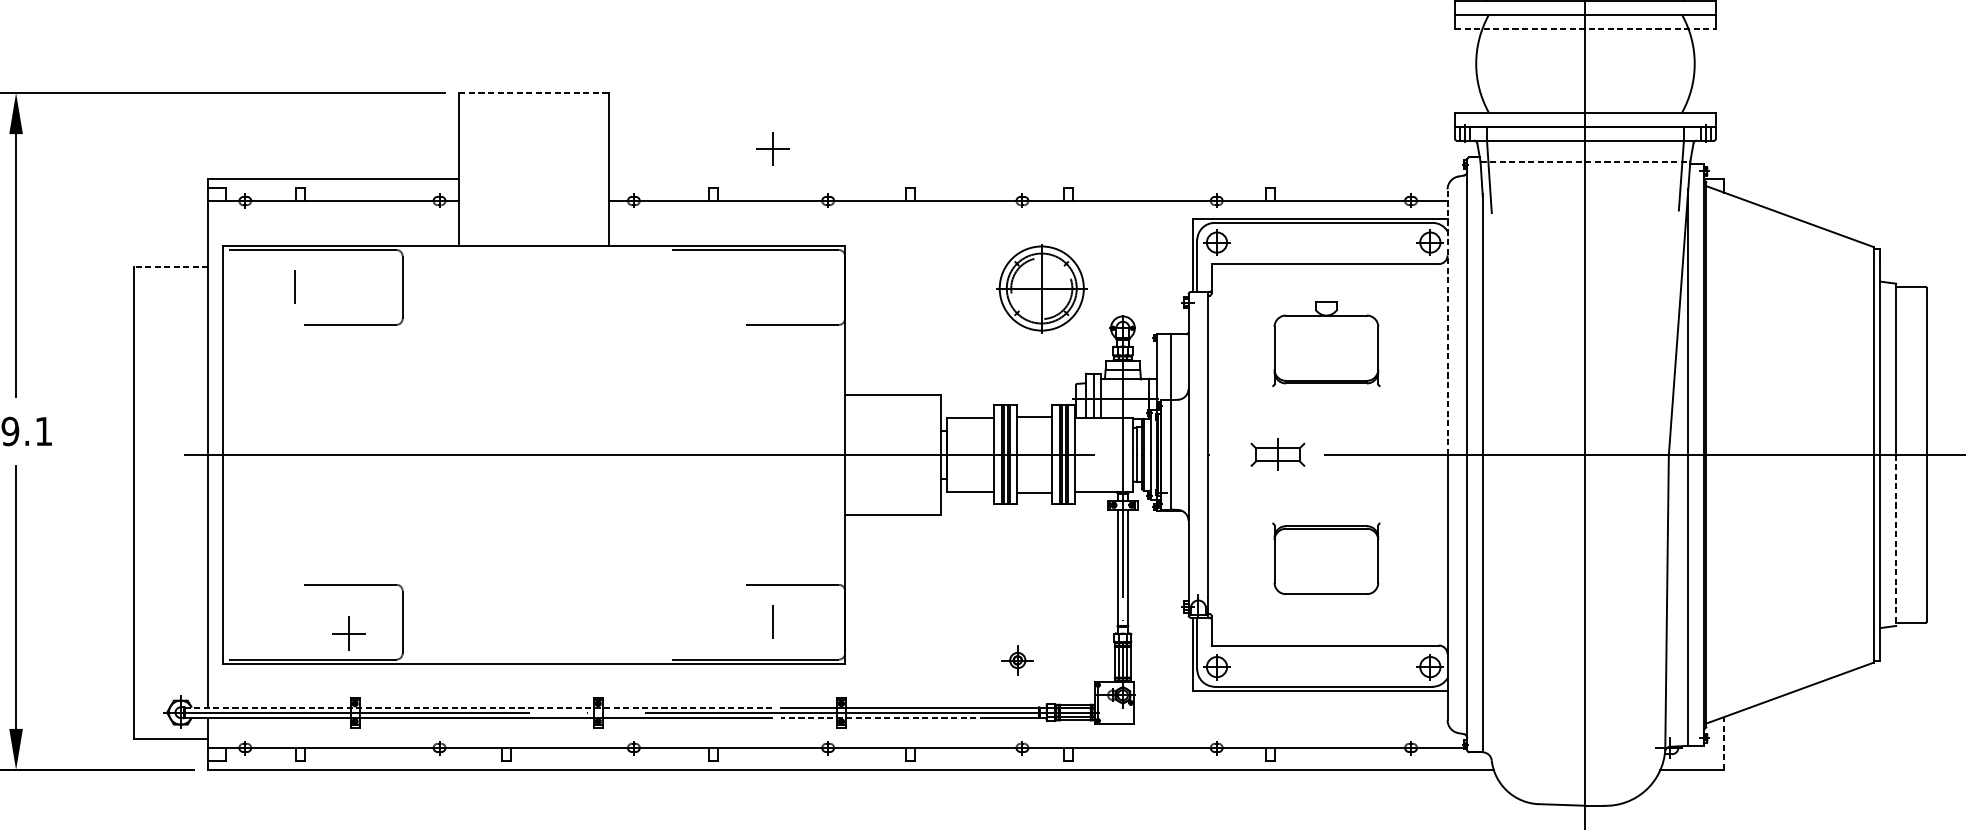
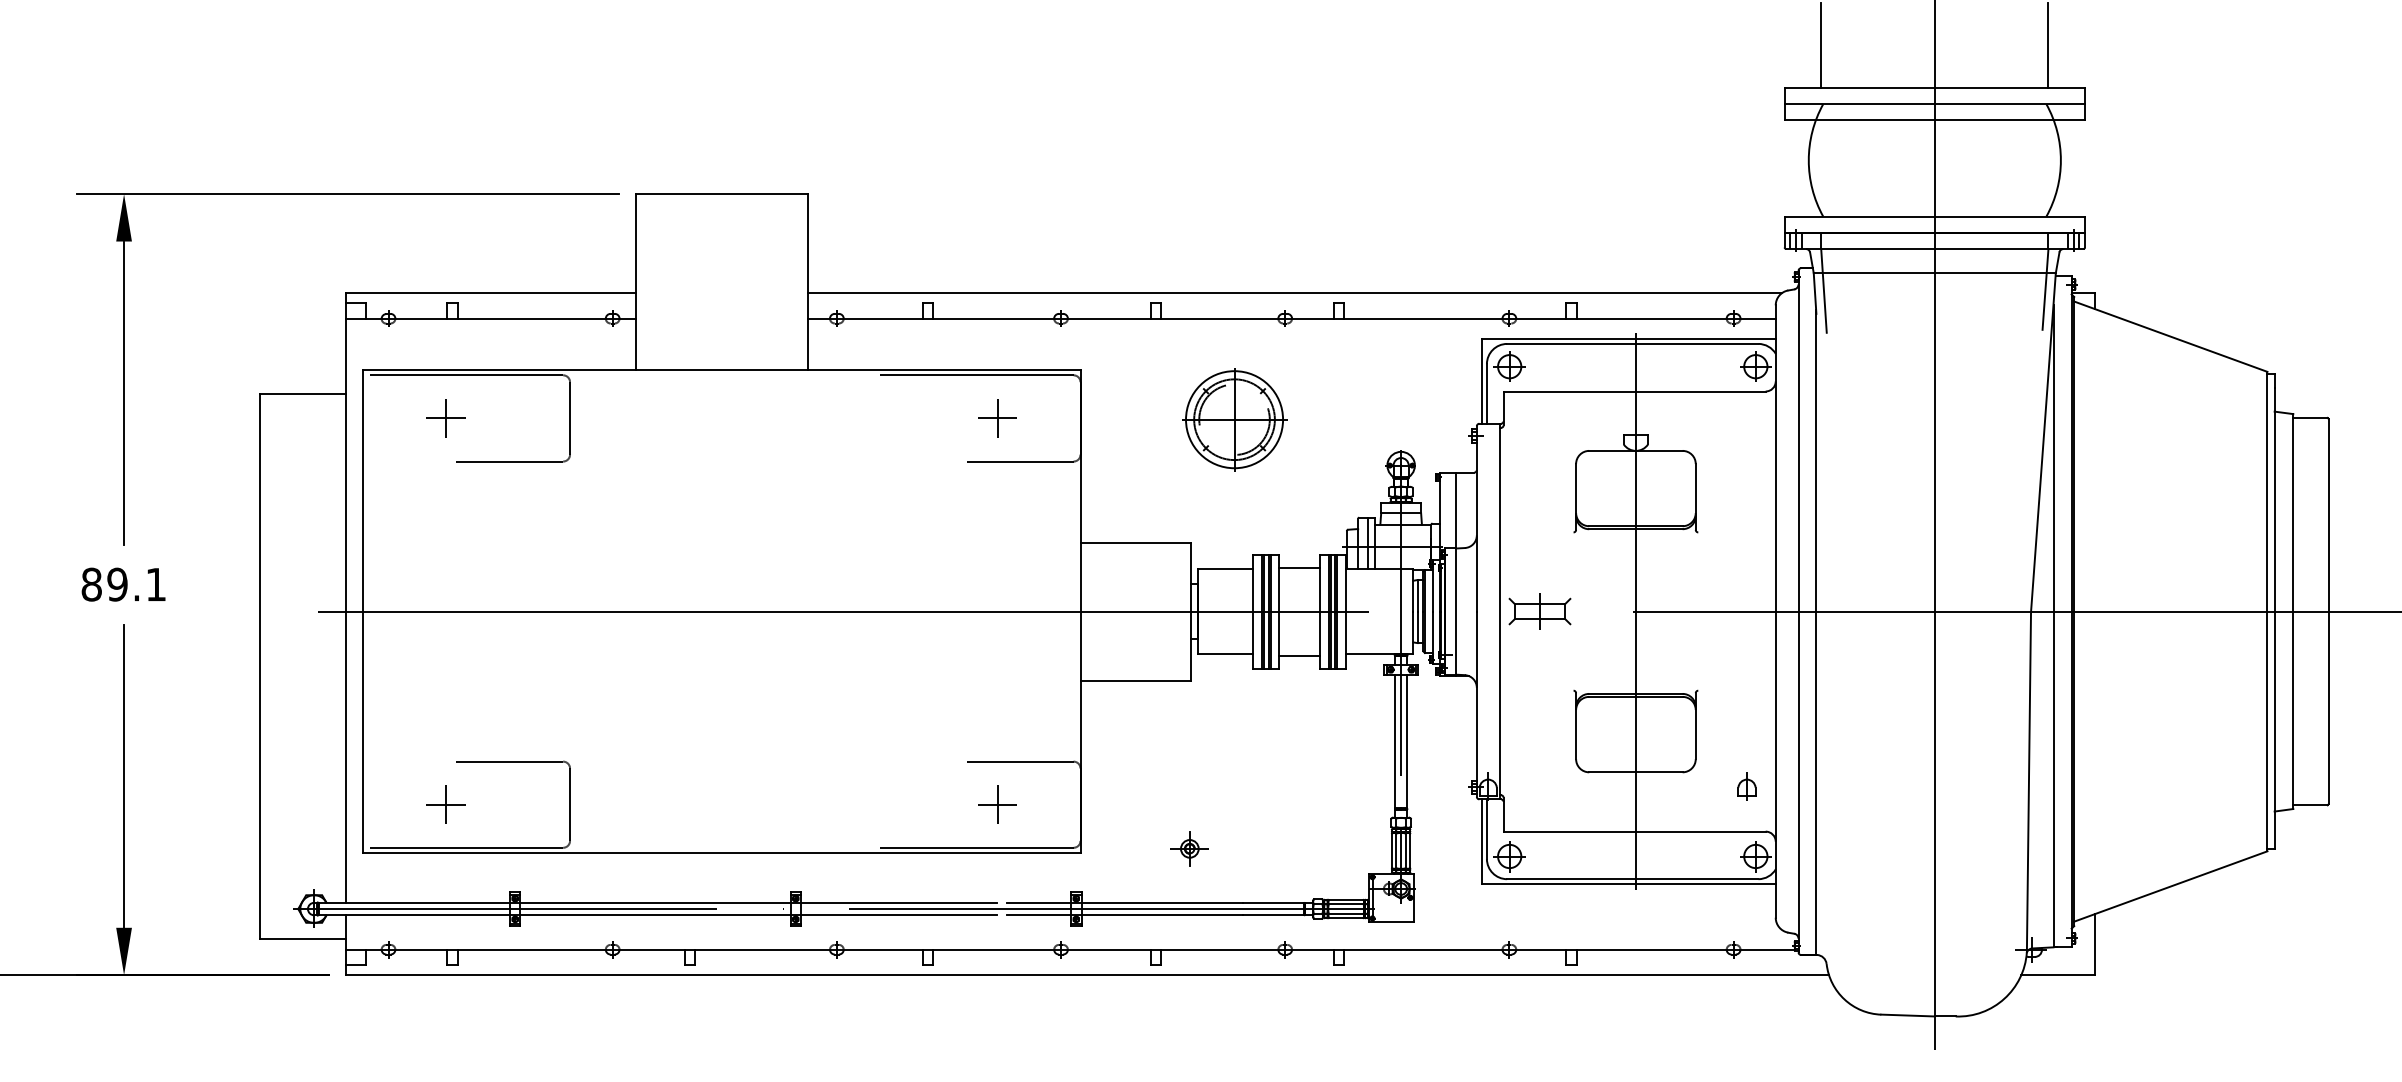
line: (1586, 29) -> (1935, 120), dashed -> solid
line: (534, 93) -> (722, 194), dashed -> solid
part: (773, 148) -> (997, 418), moved
line: (1586, 161) -> (1935, 273), dashed -> solid
line: (1030, 179) -> (1294, 293), added
line: (170, 266) -> (302, 394), dashed -> solid
line: (294, 287) -> (445, 418), added
part: (1041, 288) -> (1234, 419), moved
line: (1447, 321) -> (1775, 457), dashed -> solid
part: (1277, 454) -> (1539, 611), moved
line: (1326, 454) -> (1635, 611), added
line: (1896, 540) -> (2293, 710), dashed -> solid
part: (1422, 606) -> (1746, 786), added
line: (773, 622) -> (997, 804), added
part: (348, 633) -> (445, 804), moved
part: (1017, 660) -> (1189, 848), moved
line: (478, 707) -> (657, 903), dashed -> solid
line: (883, 717) -> (1124, 914), dashed -> solid
line: (1723, 743) -> (2094, 944), dashed -> solid

